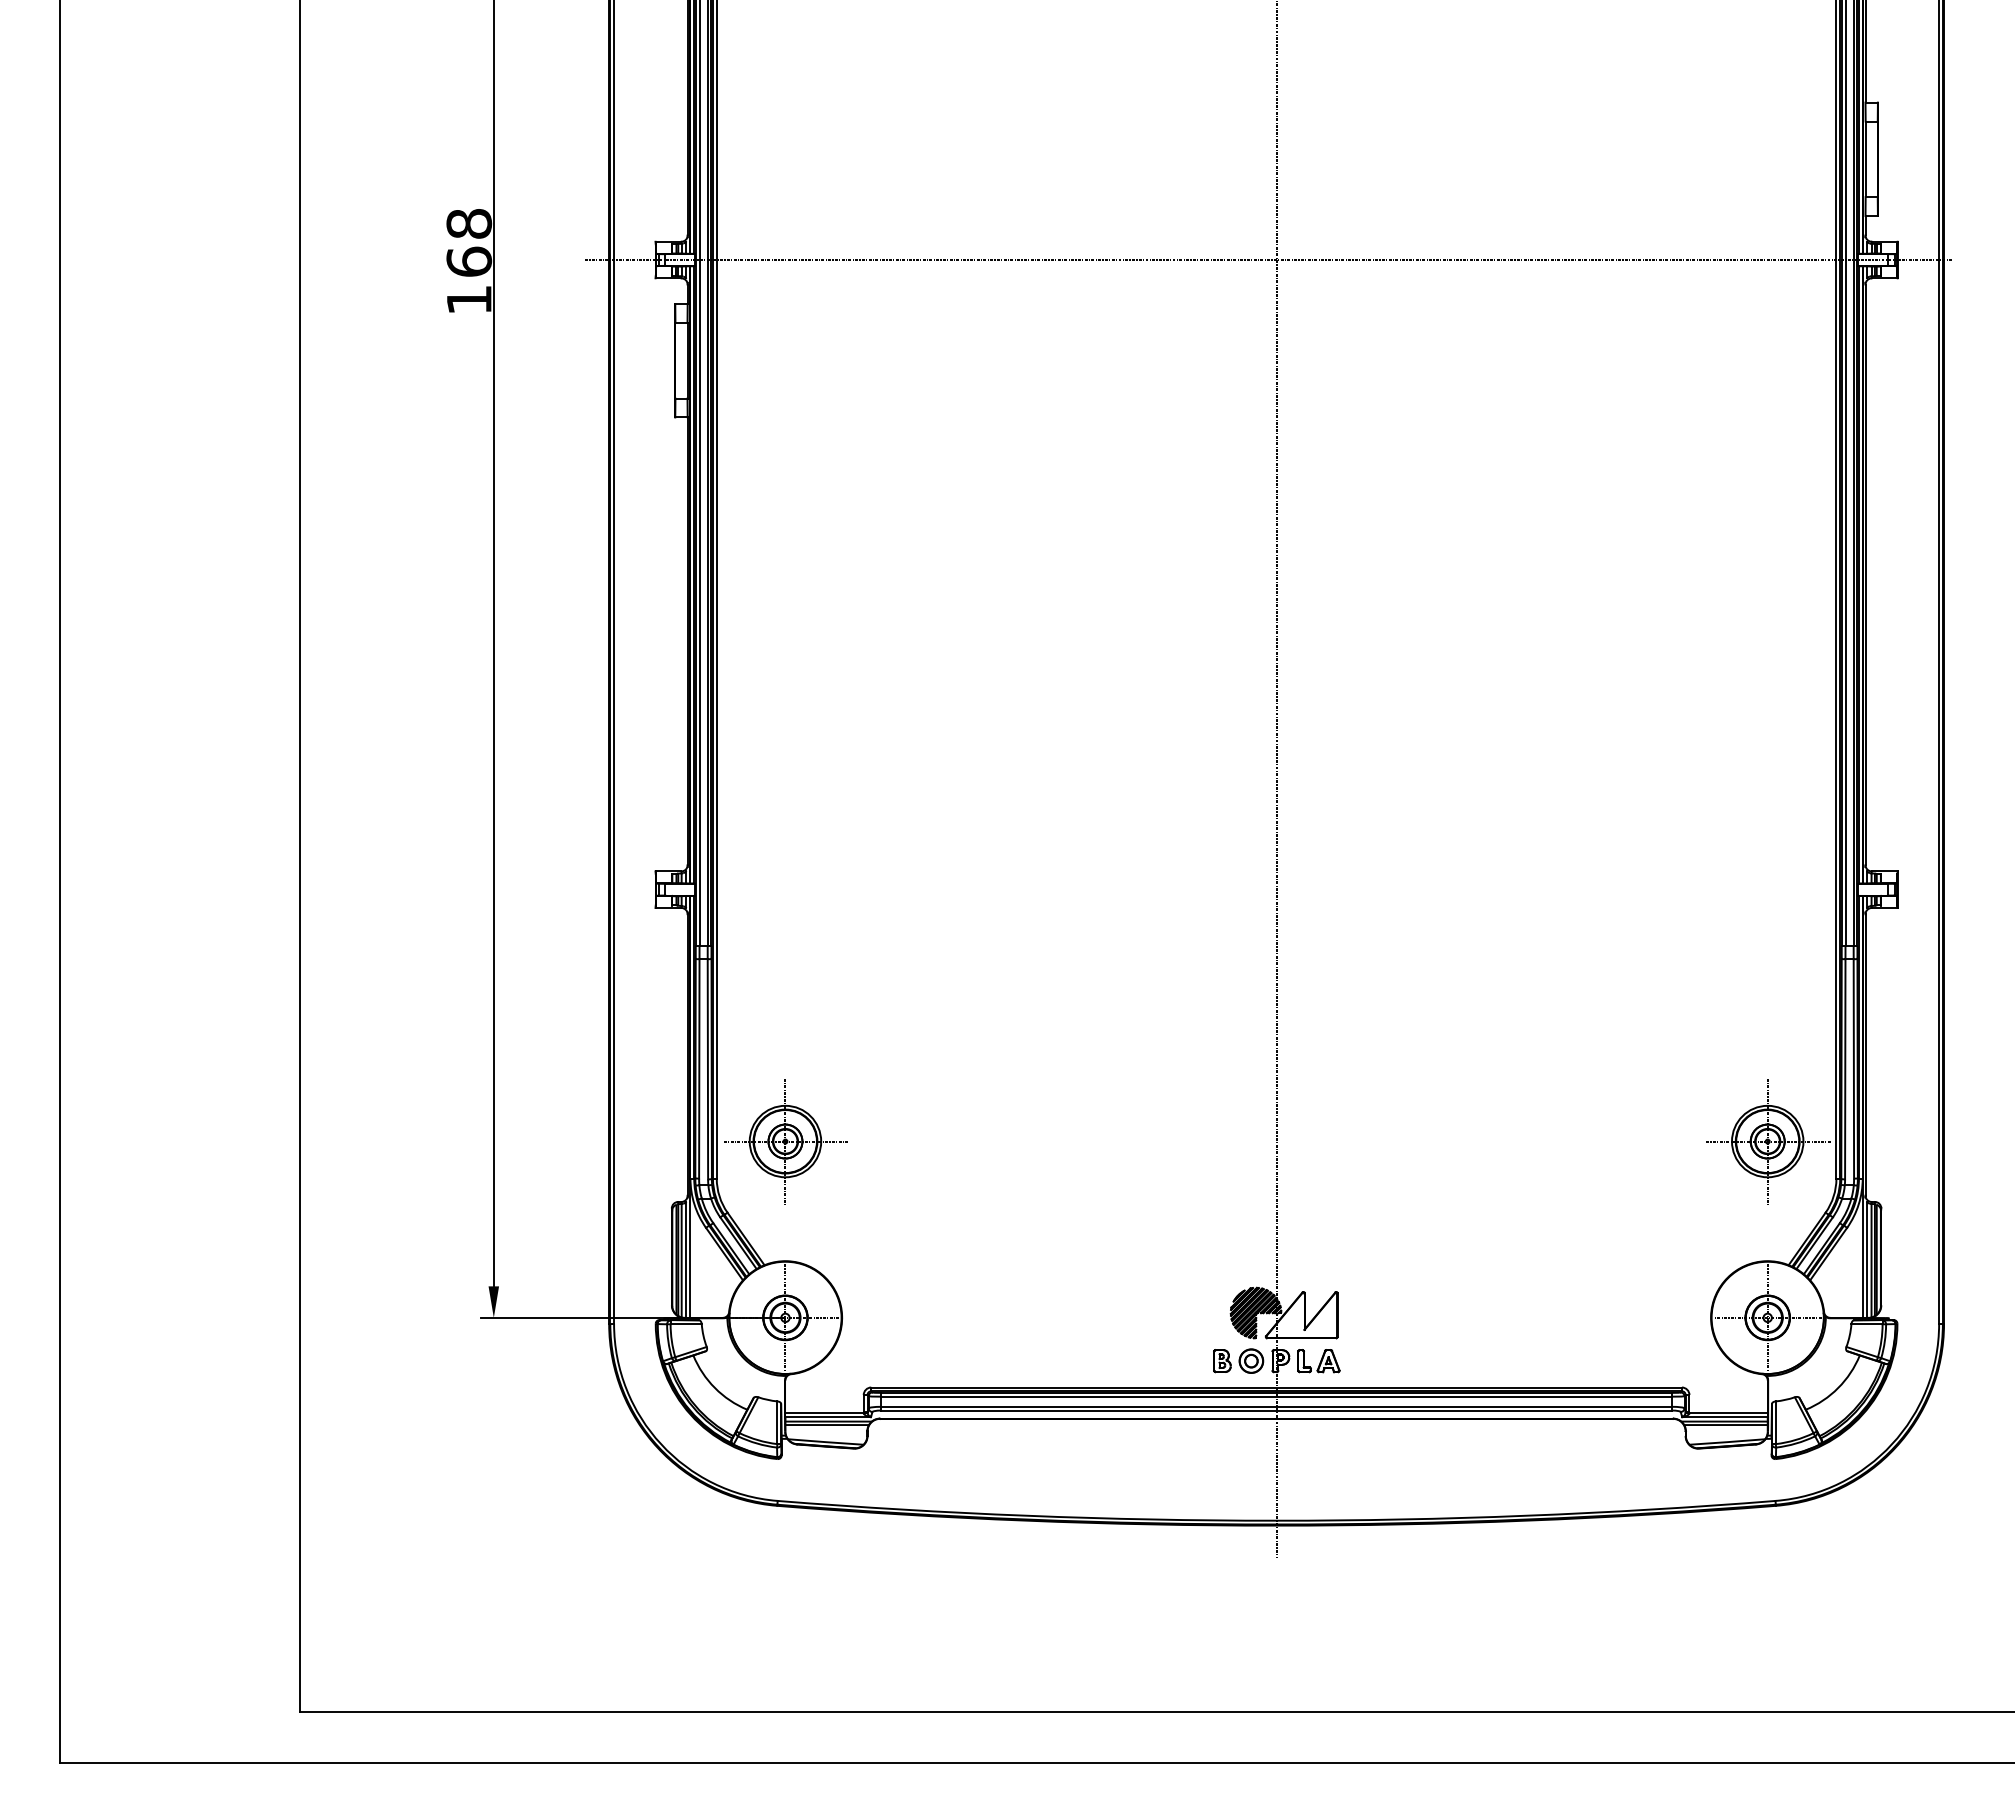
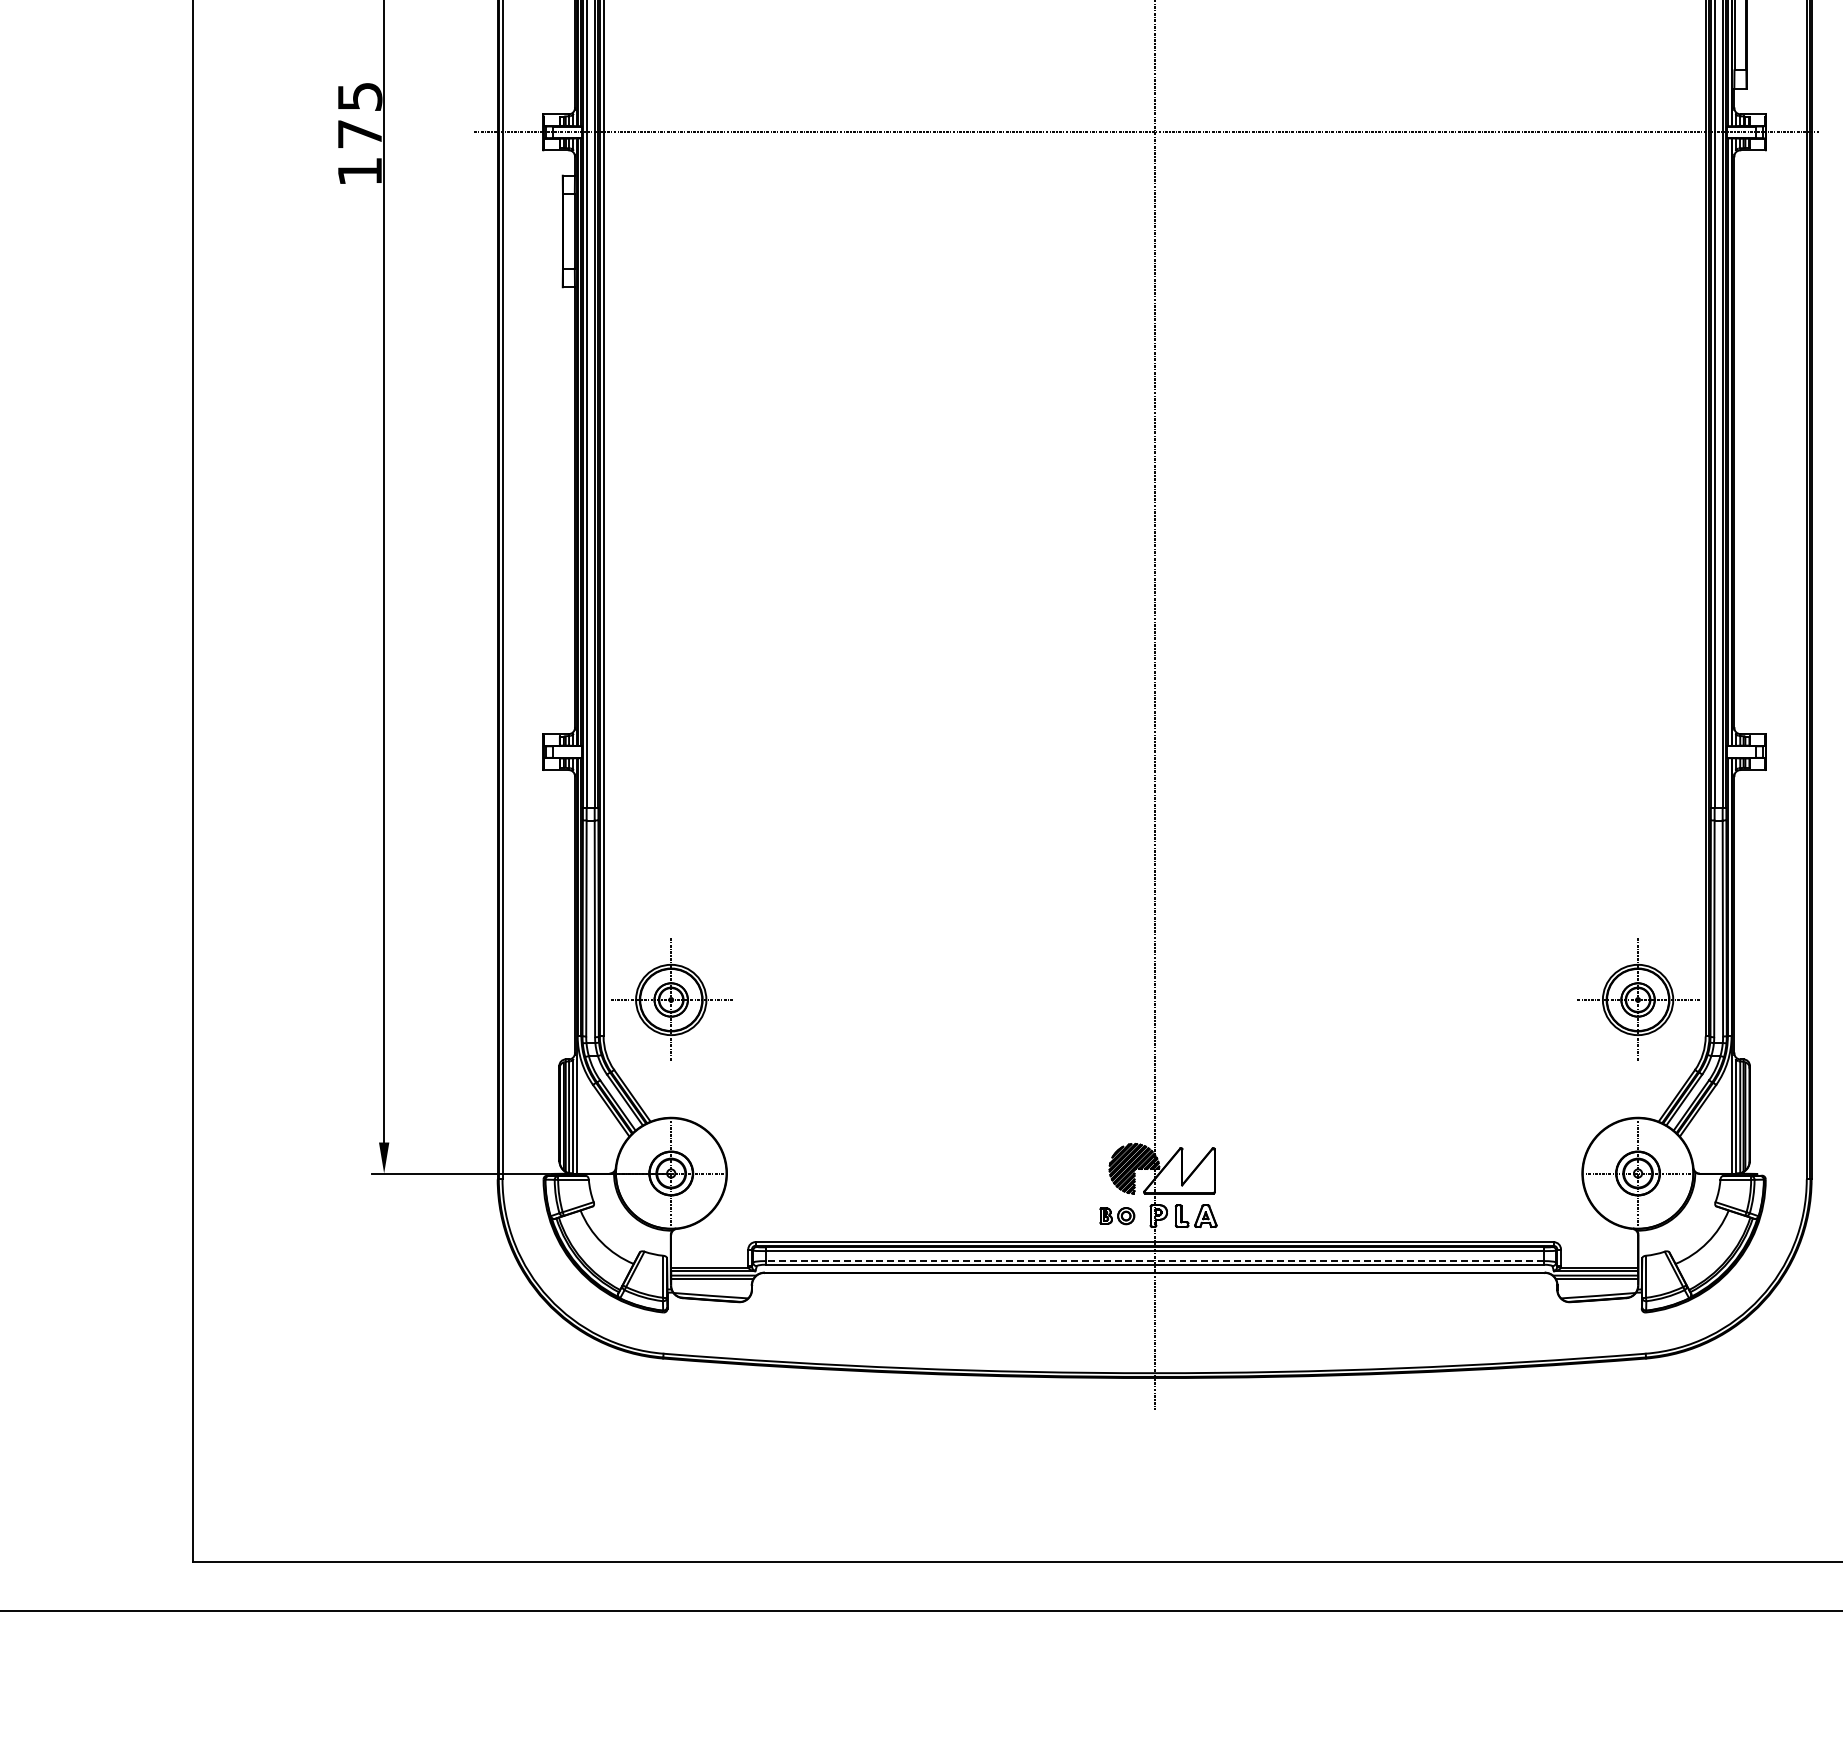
text: (469, 242) -> (360, 115), 168 -> 175
part: (1238, 1360) -> (1117, 1215), size x0.7
line: (1276, 1406) -> (1154, 1260), solid -> dashed

